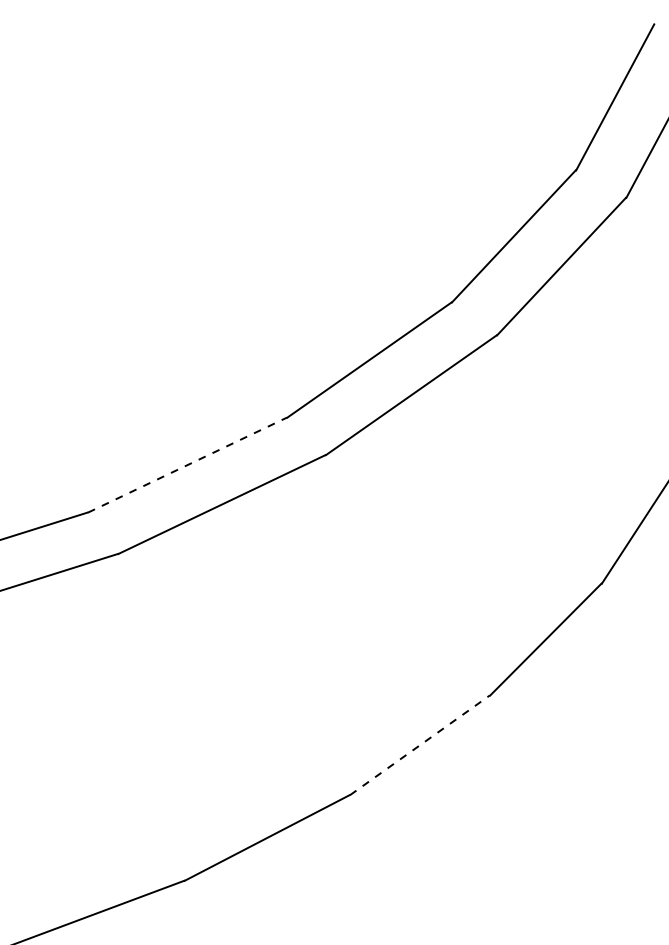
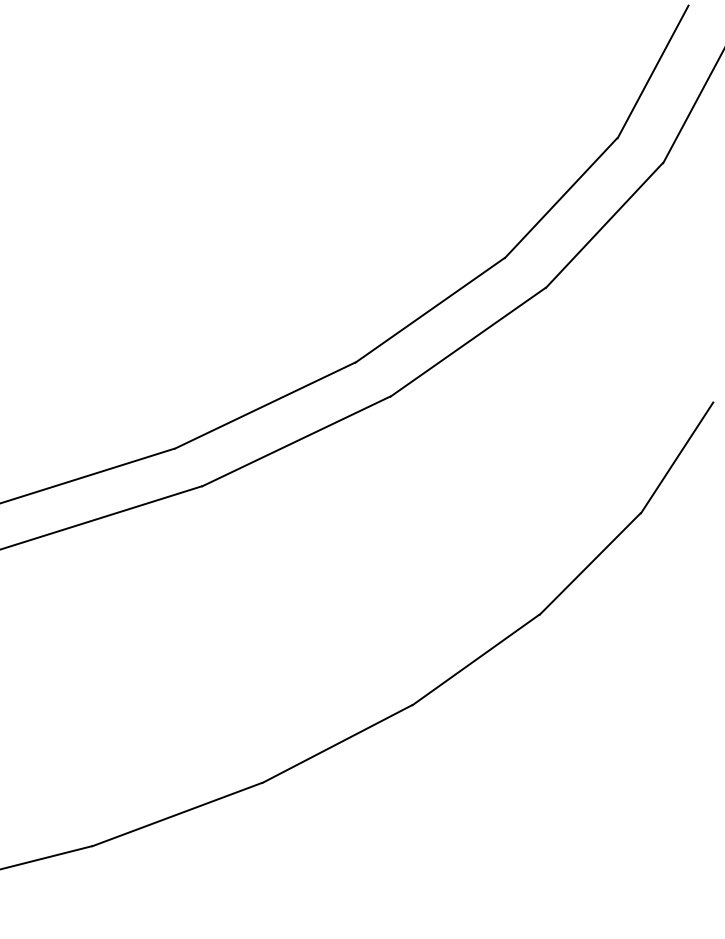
line: (188, 464) -> (265, 405), dashed -> solid
line: (419, 744) -> (475, 659), dashed -> solid

